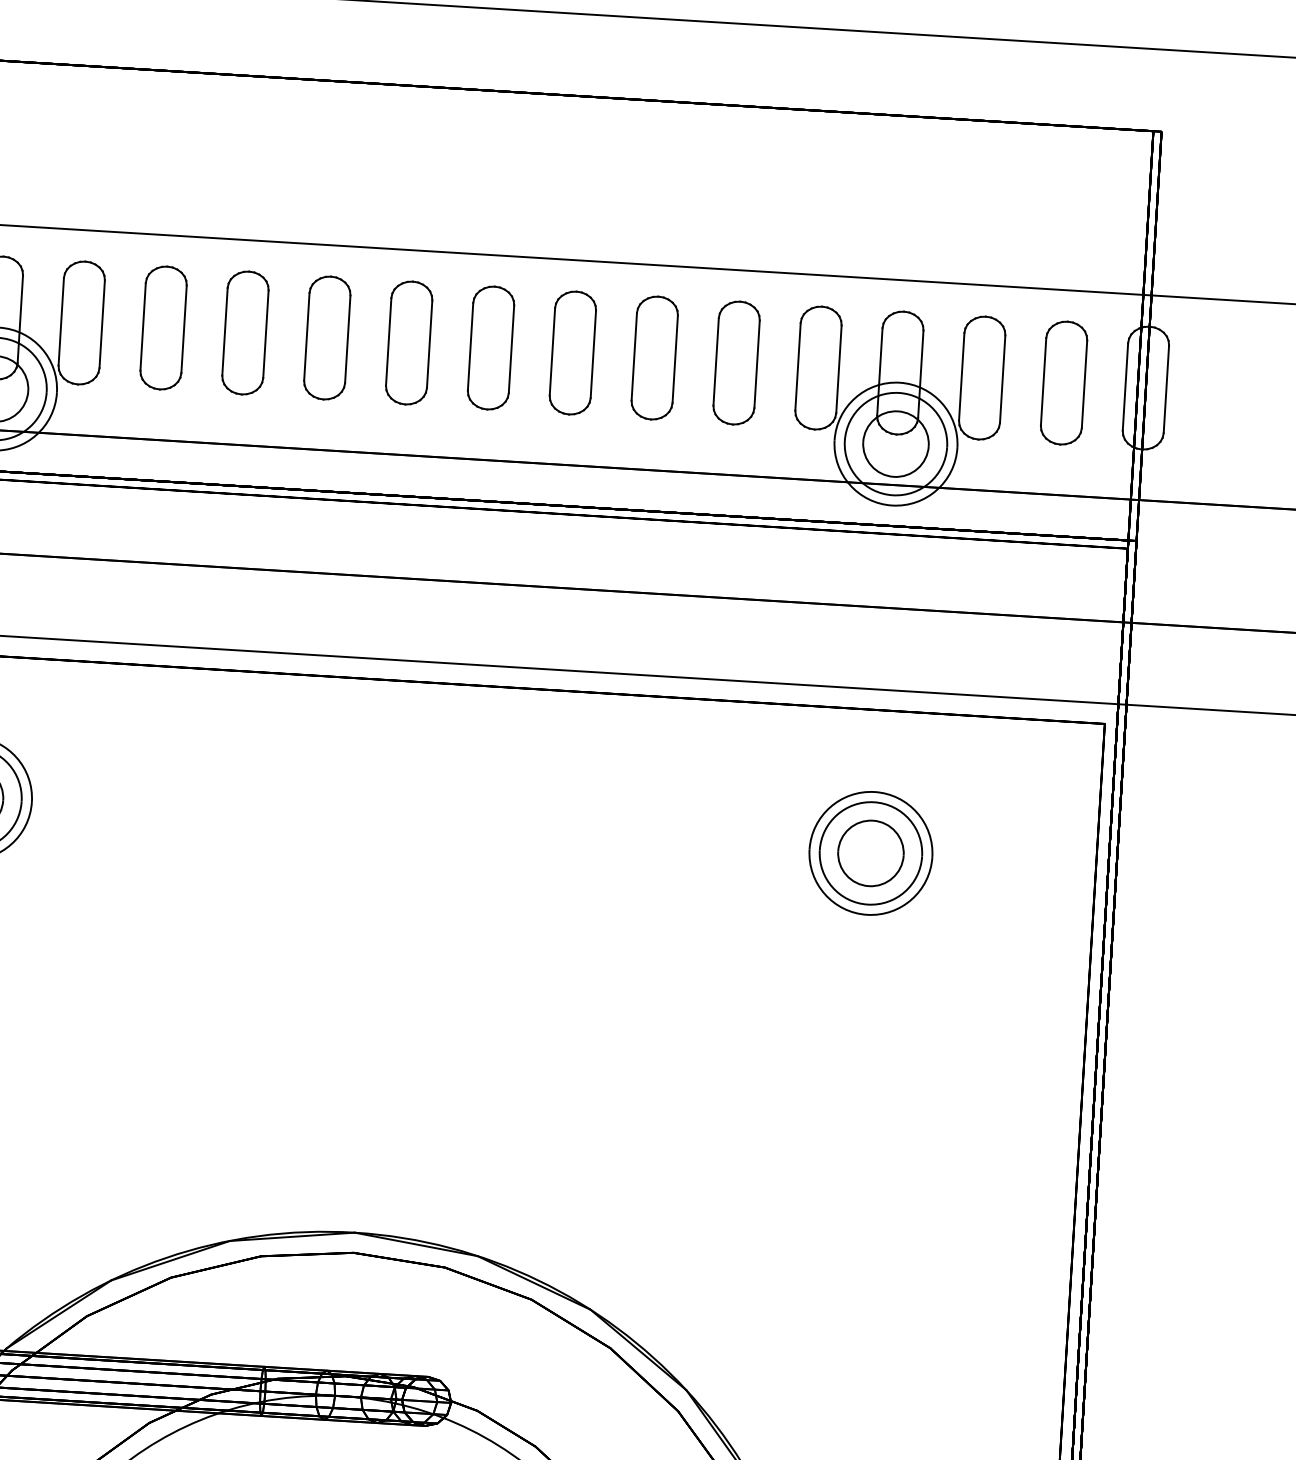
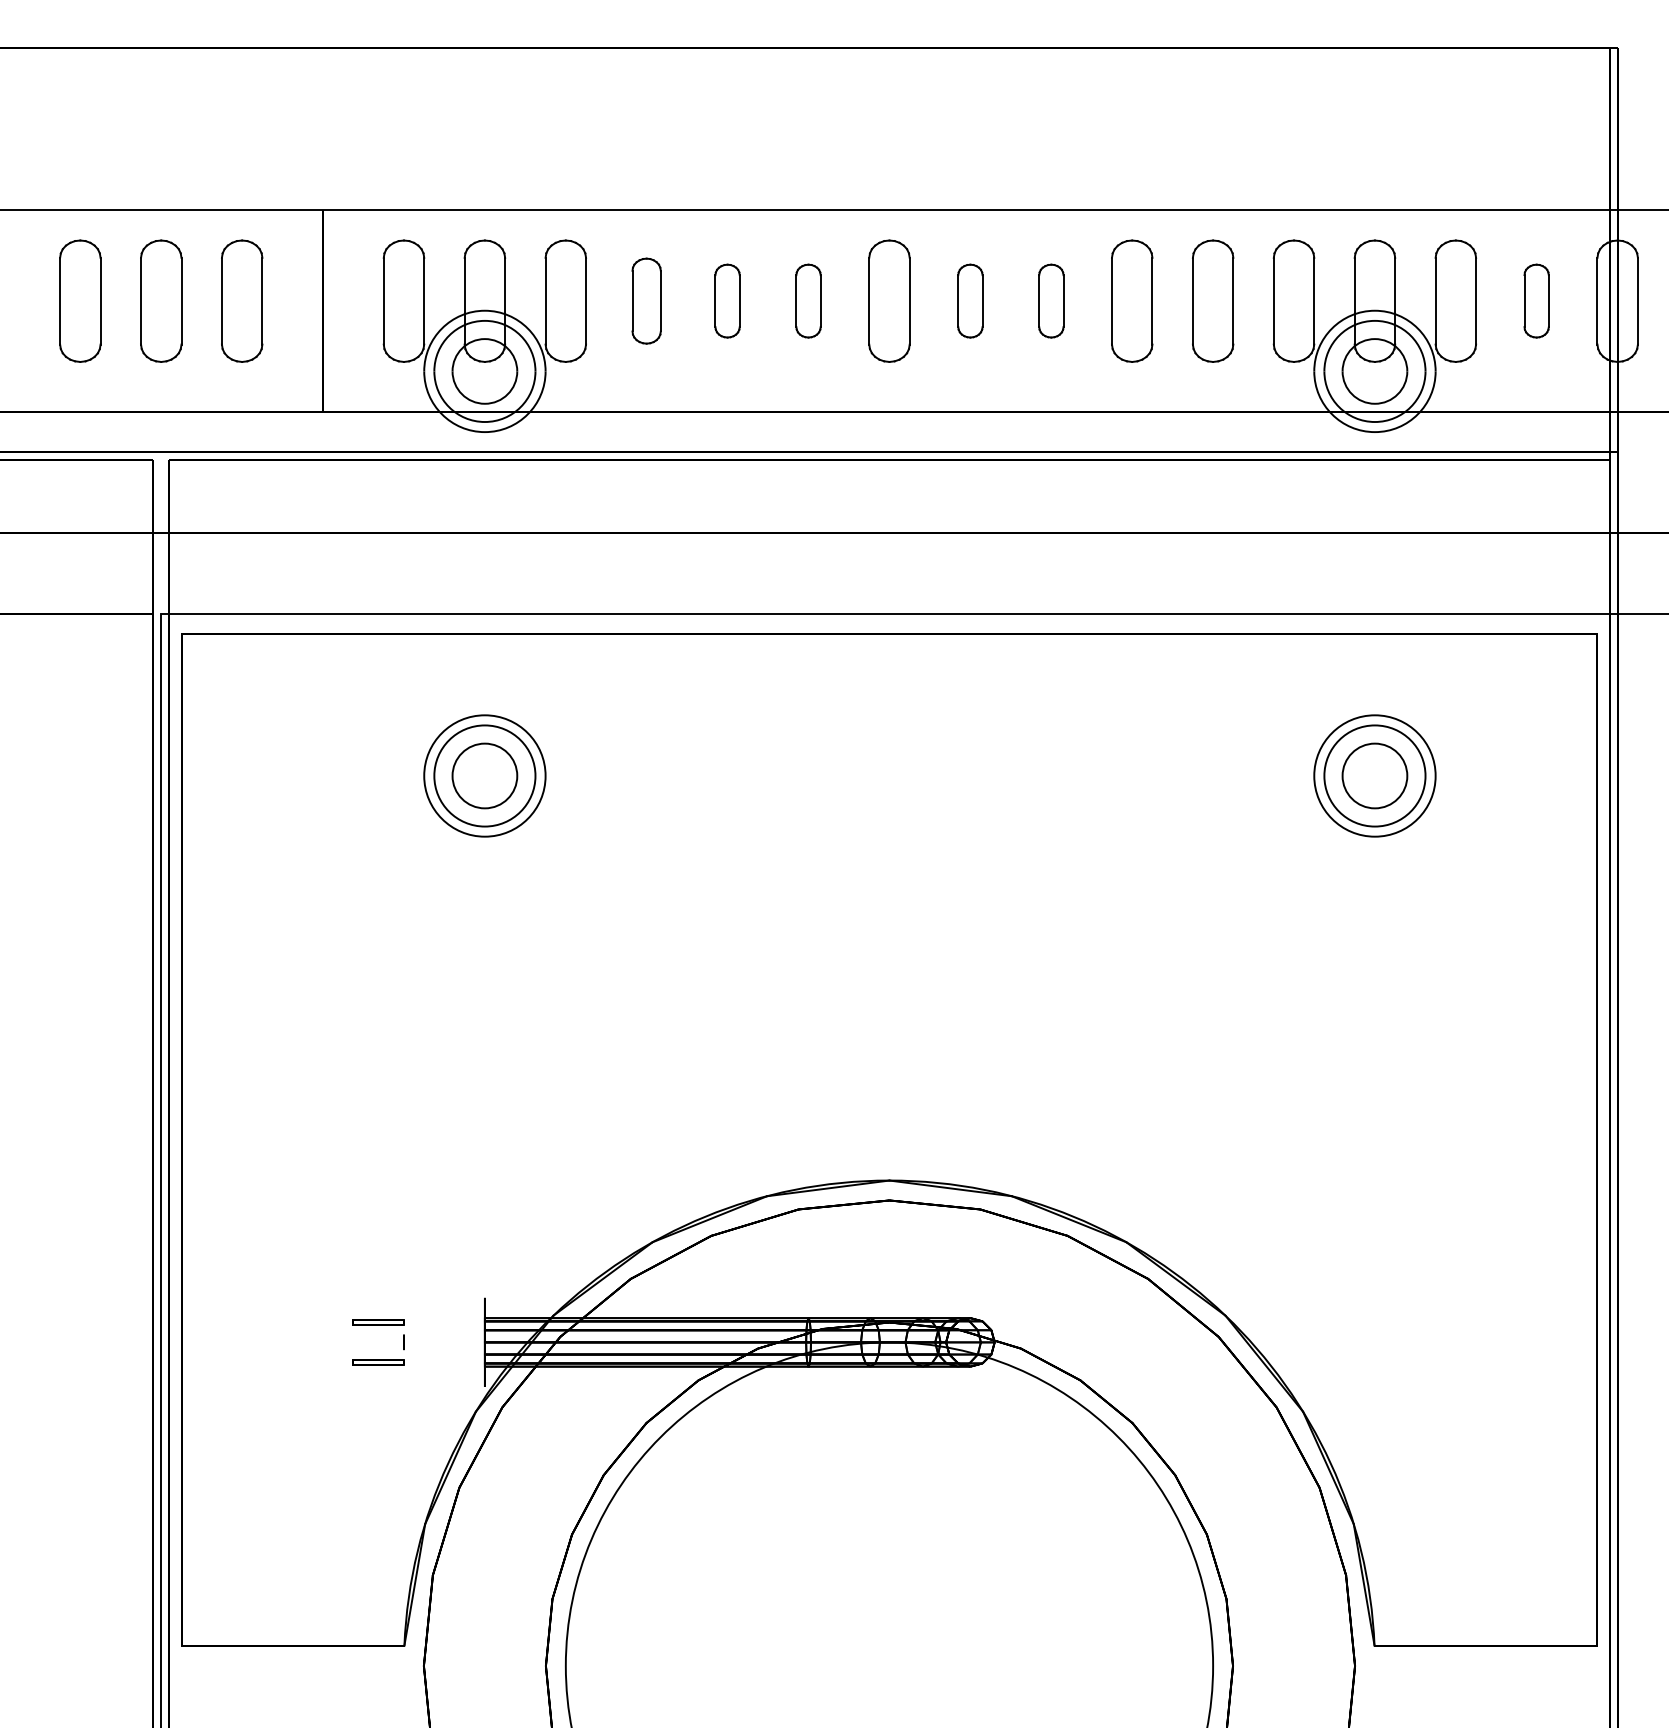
part: (163, 327) -> (646, 300), size x0.7
part: (245, 332) -> (727, 300), size x0.6
part: (327, 337) -> (808, 300), size x0.6
part: (491, 347) -> (970, 300), size x0.6
part: (573, 352) -> (1051, 300), size x0.6
part: (1063, 382) -> (1536, 300), size x0.6

